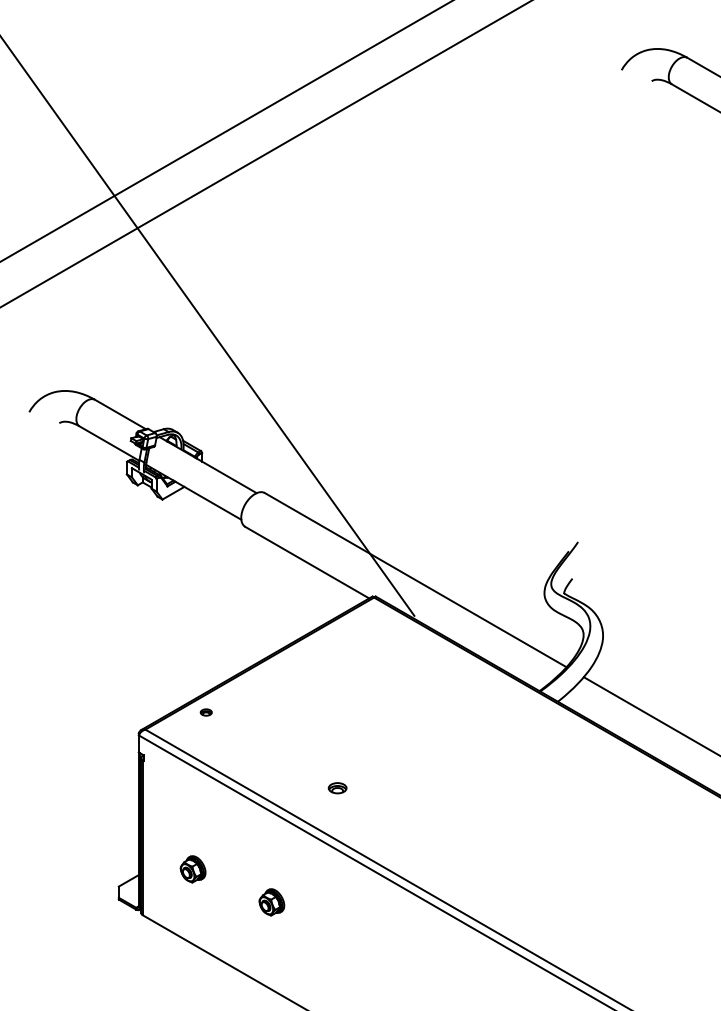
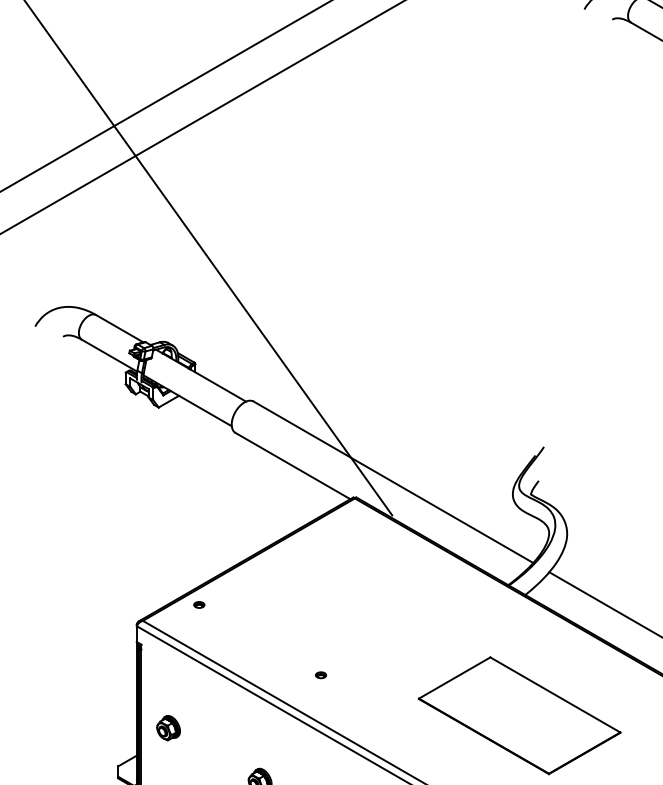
part: (337, 788) -> (320, 675), size x0.62
part: (551, 832) -> (519, 716), added
part: (192, 869) -> (167, 728), moved

